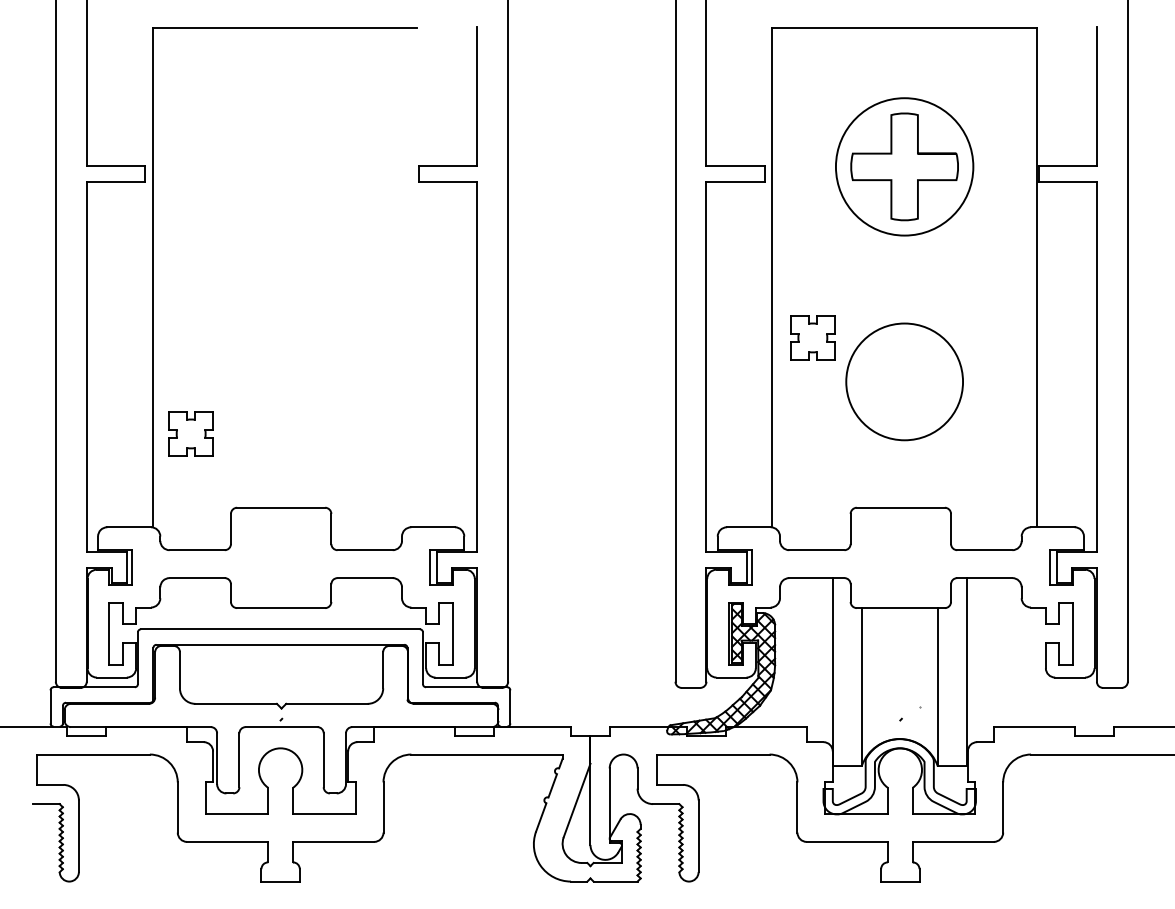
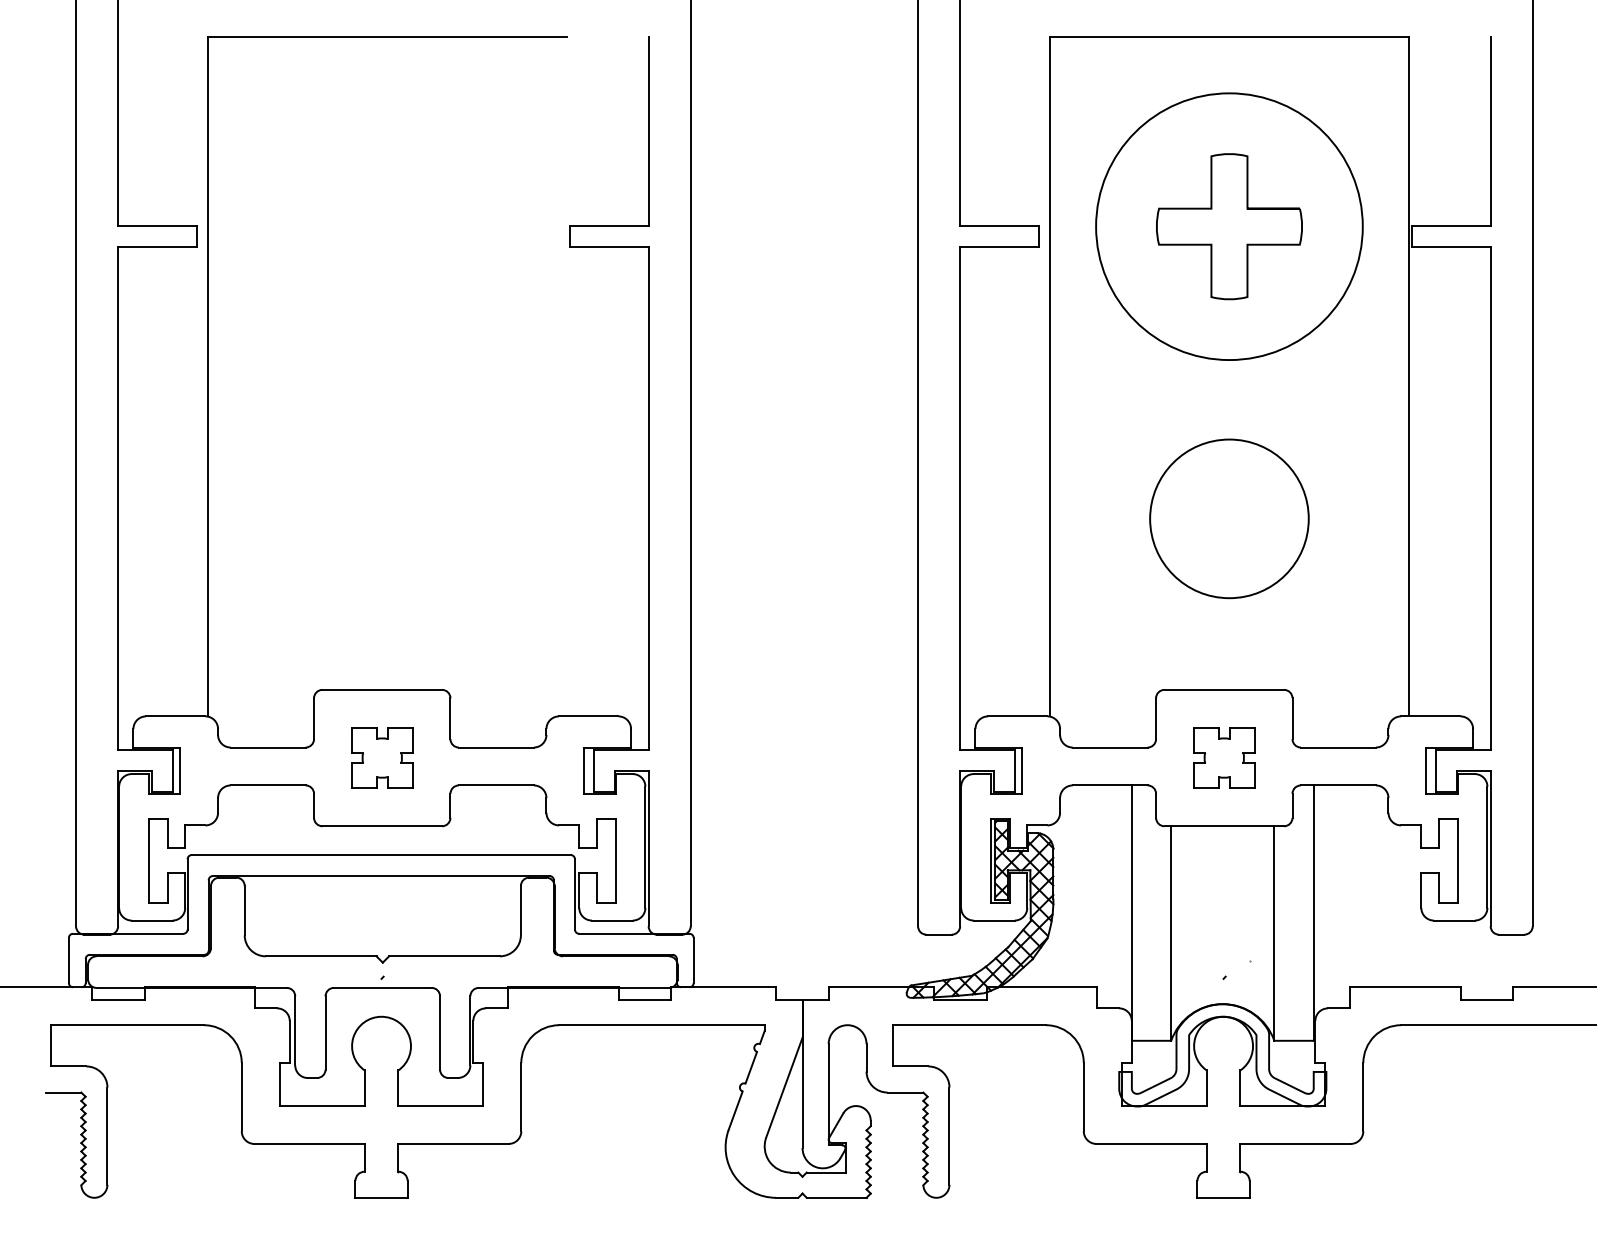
circle: (904, 166) -> (1229, 226), size x1.43
part: (812, 337) -> (1223, 757), moved
part: (190, 433) -> (381, 757), moved

